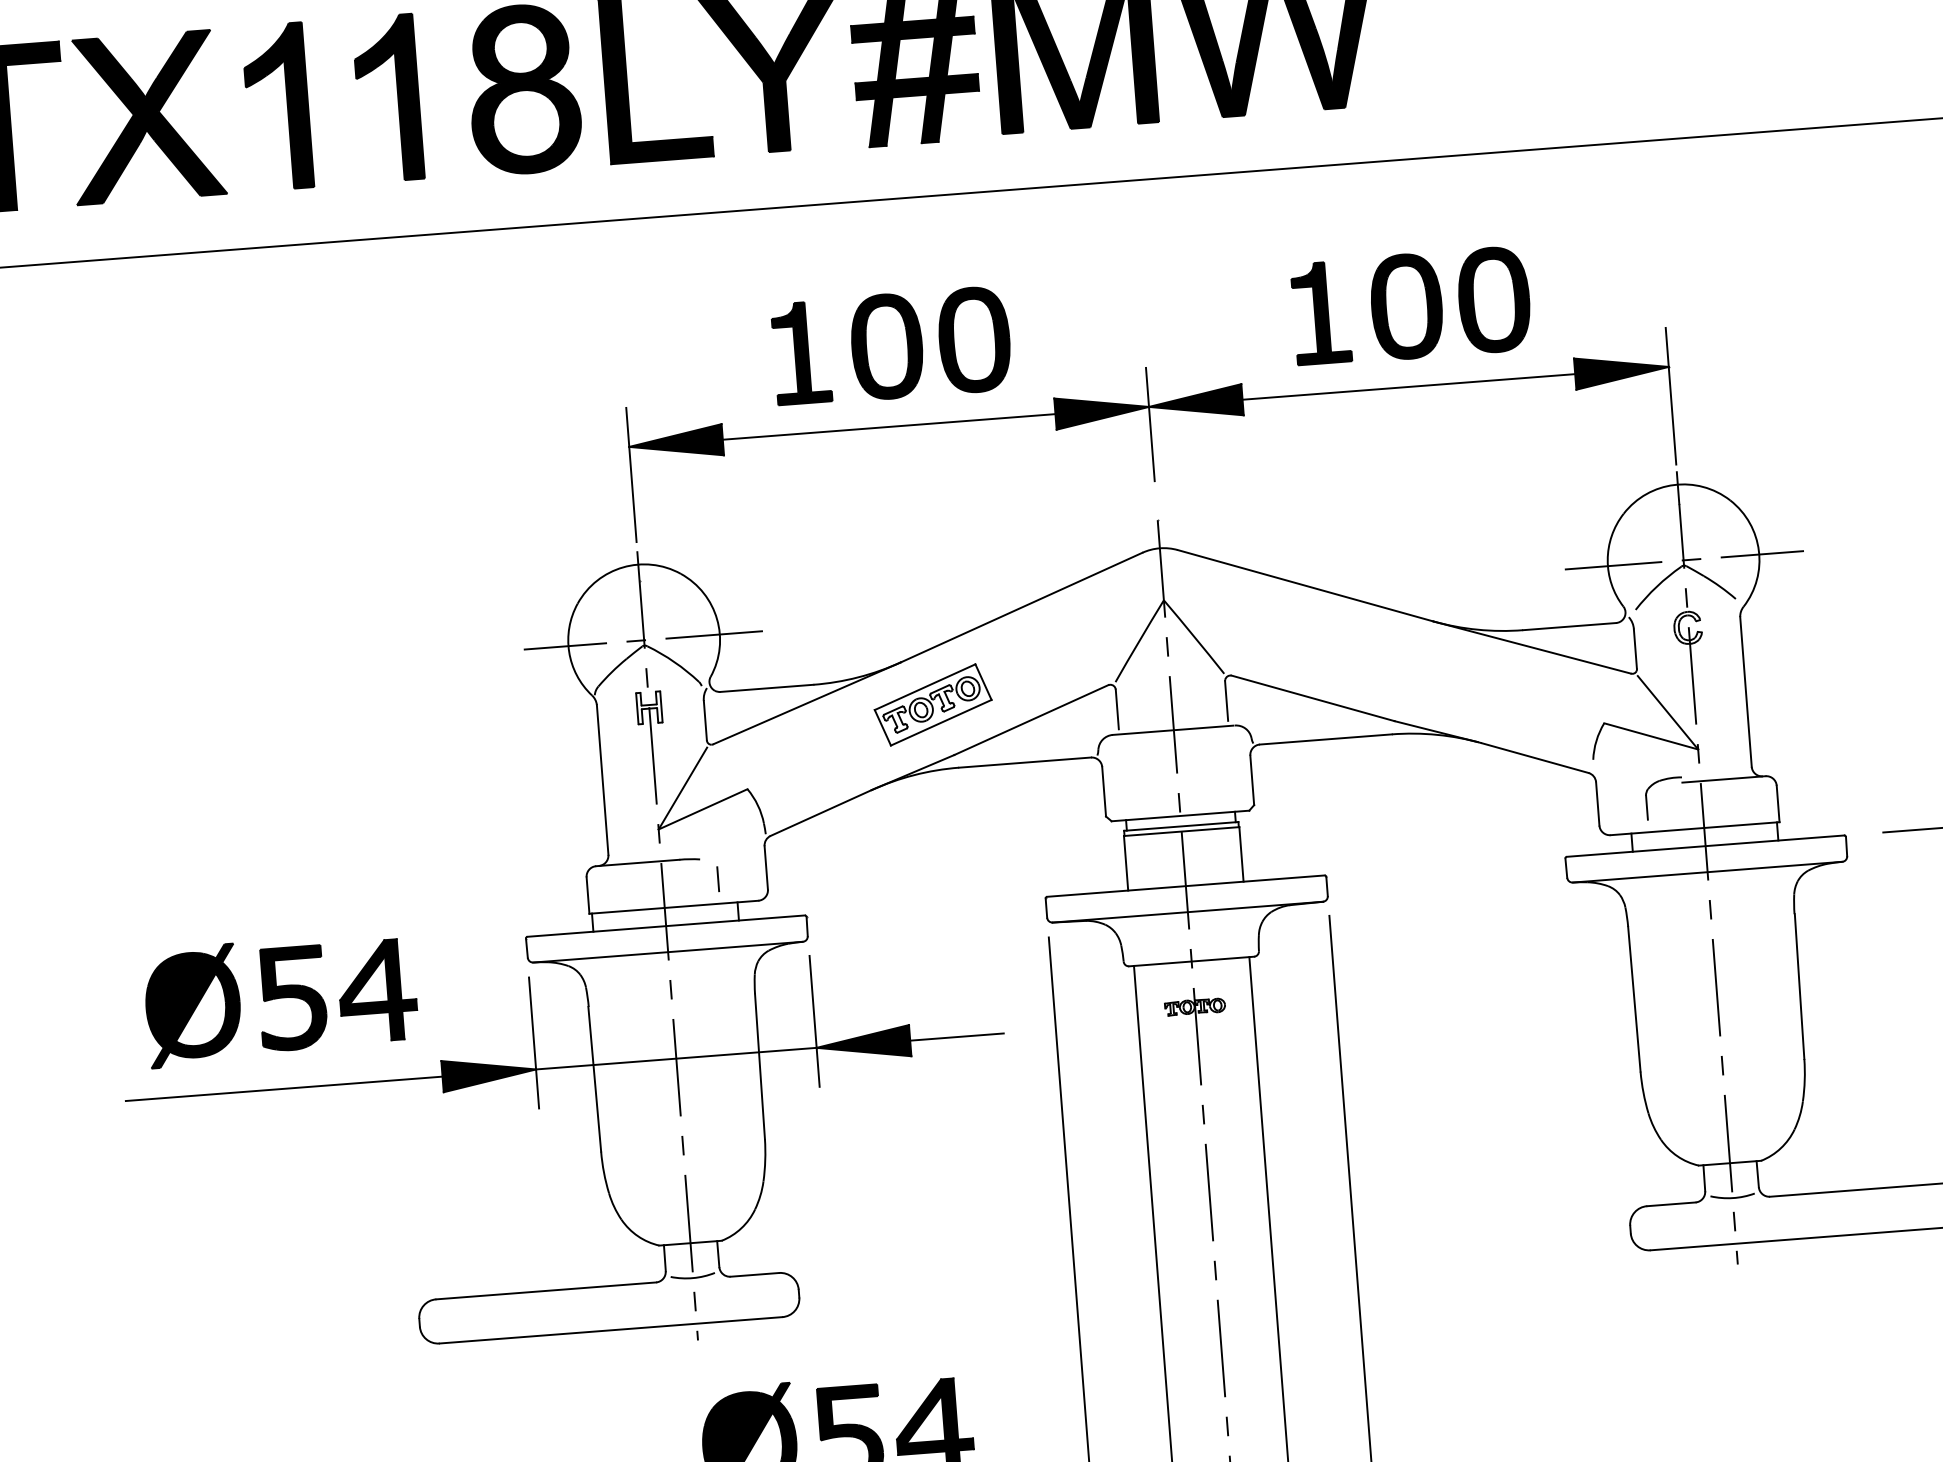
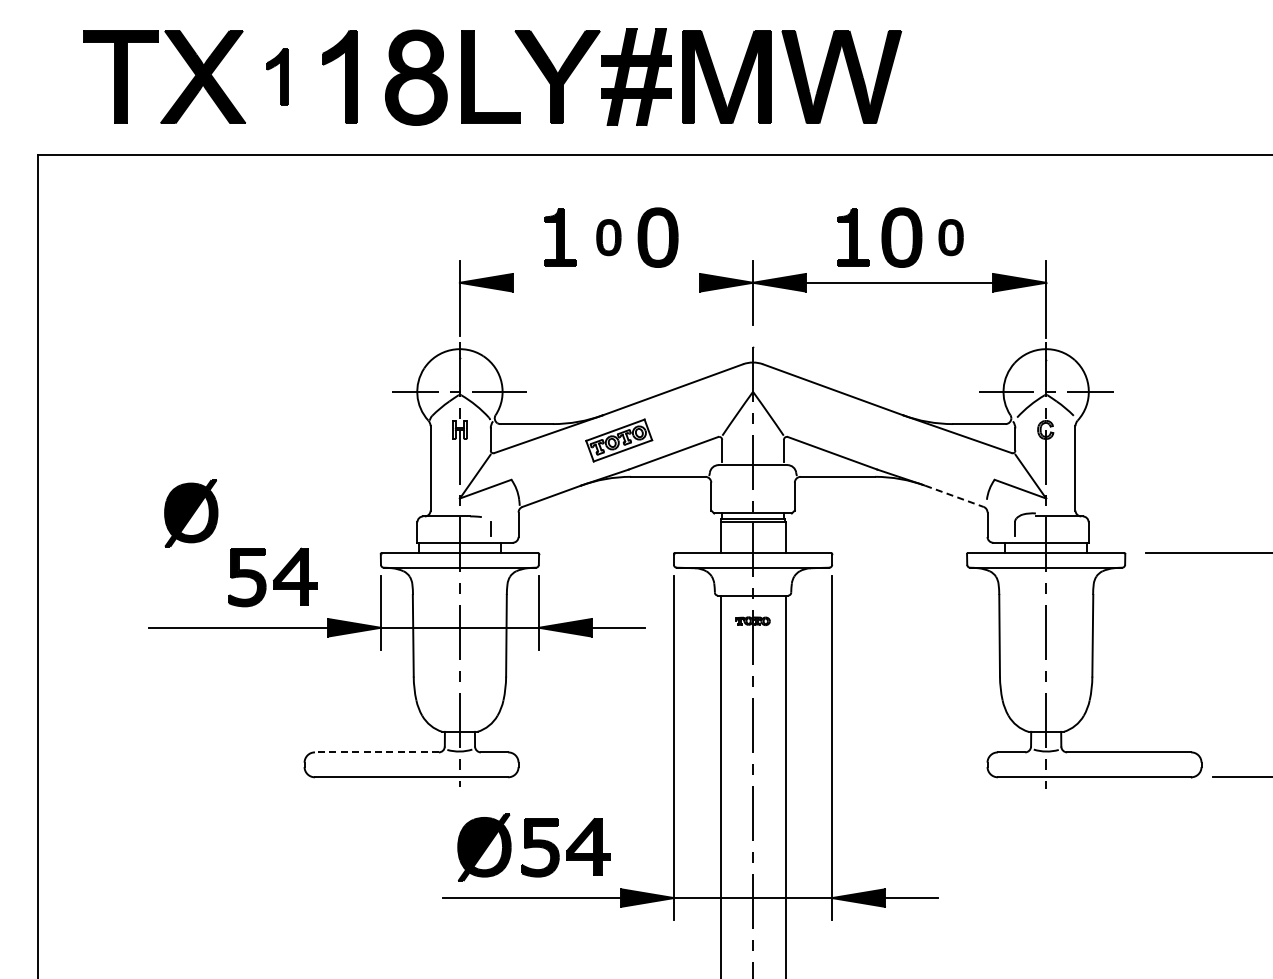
part: (277, 106) -> (277, 76), size x0.6
part: (1492, 299) -> (950, 237), size x0.6
part: (886, 346) -> (608, 237), size x0.6
line: (889, 426) -> (606, 282), removed
line: (1535, 758) -> (954, 496), solid -> dashed
part: (193, 1006) -> (191, 513), moved
line: (545, 1291) -> (376, 752), solid -> dashed

